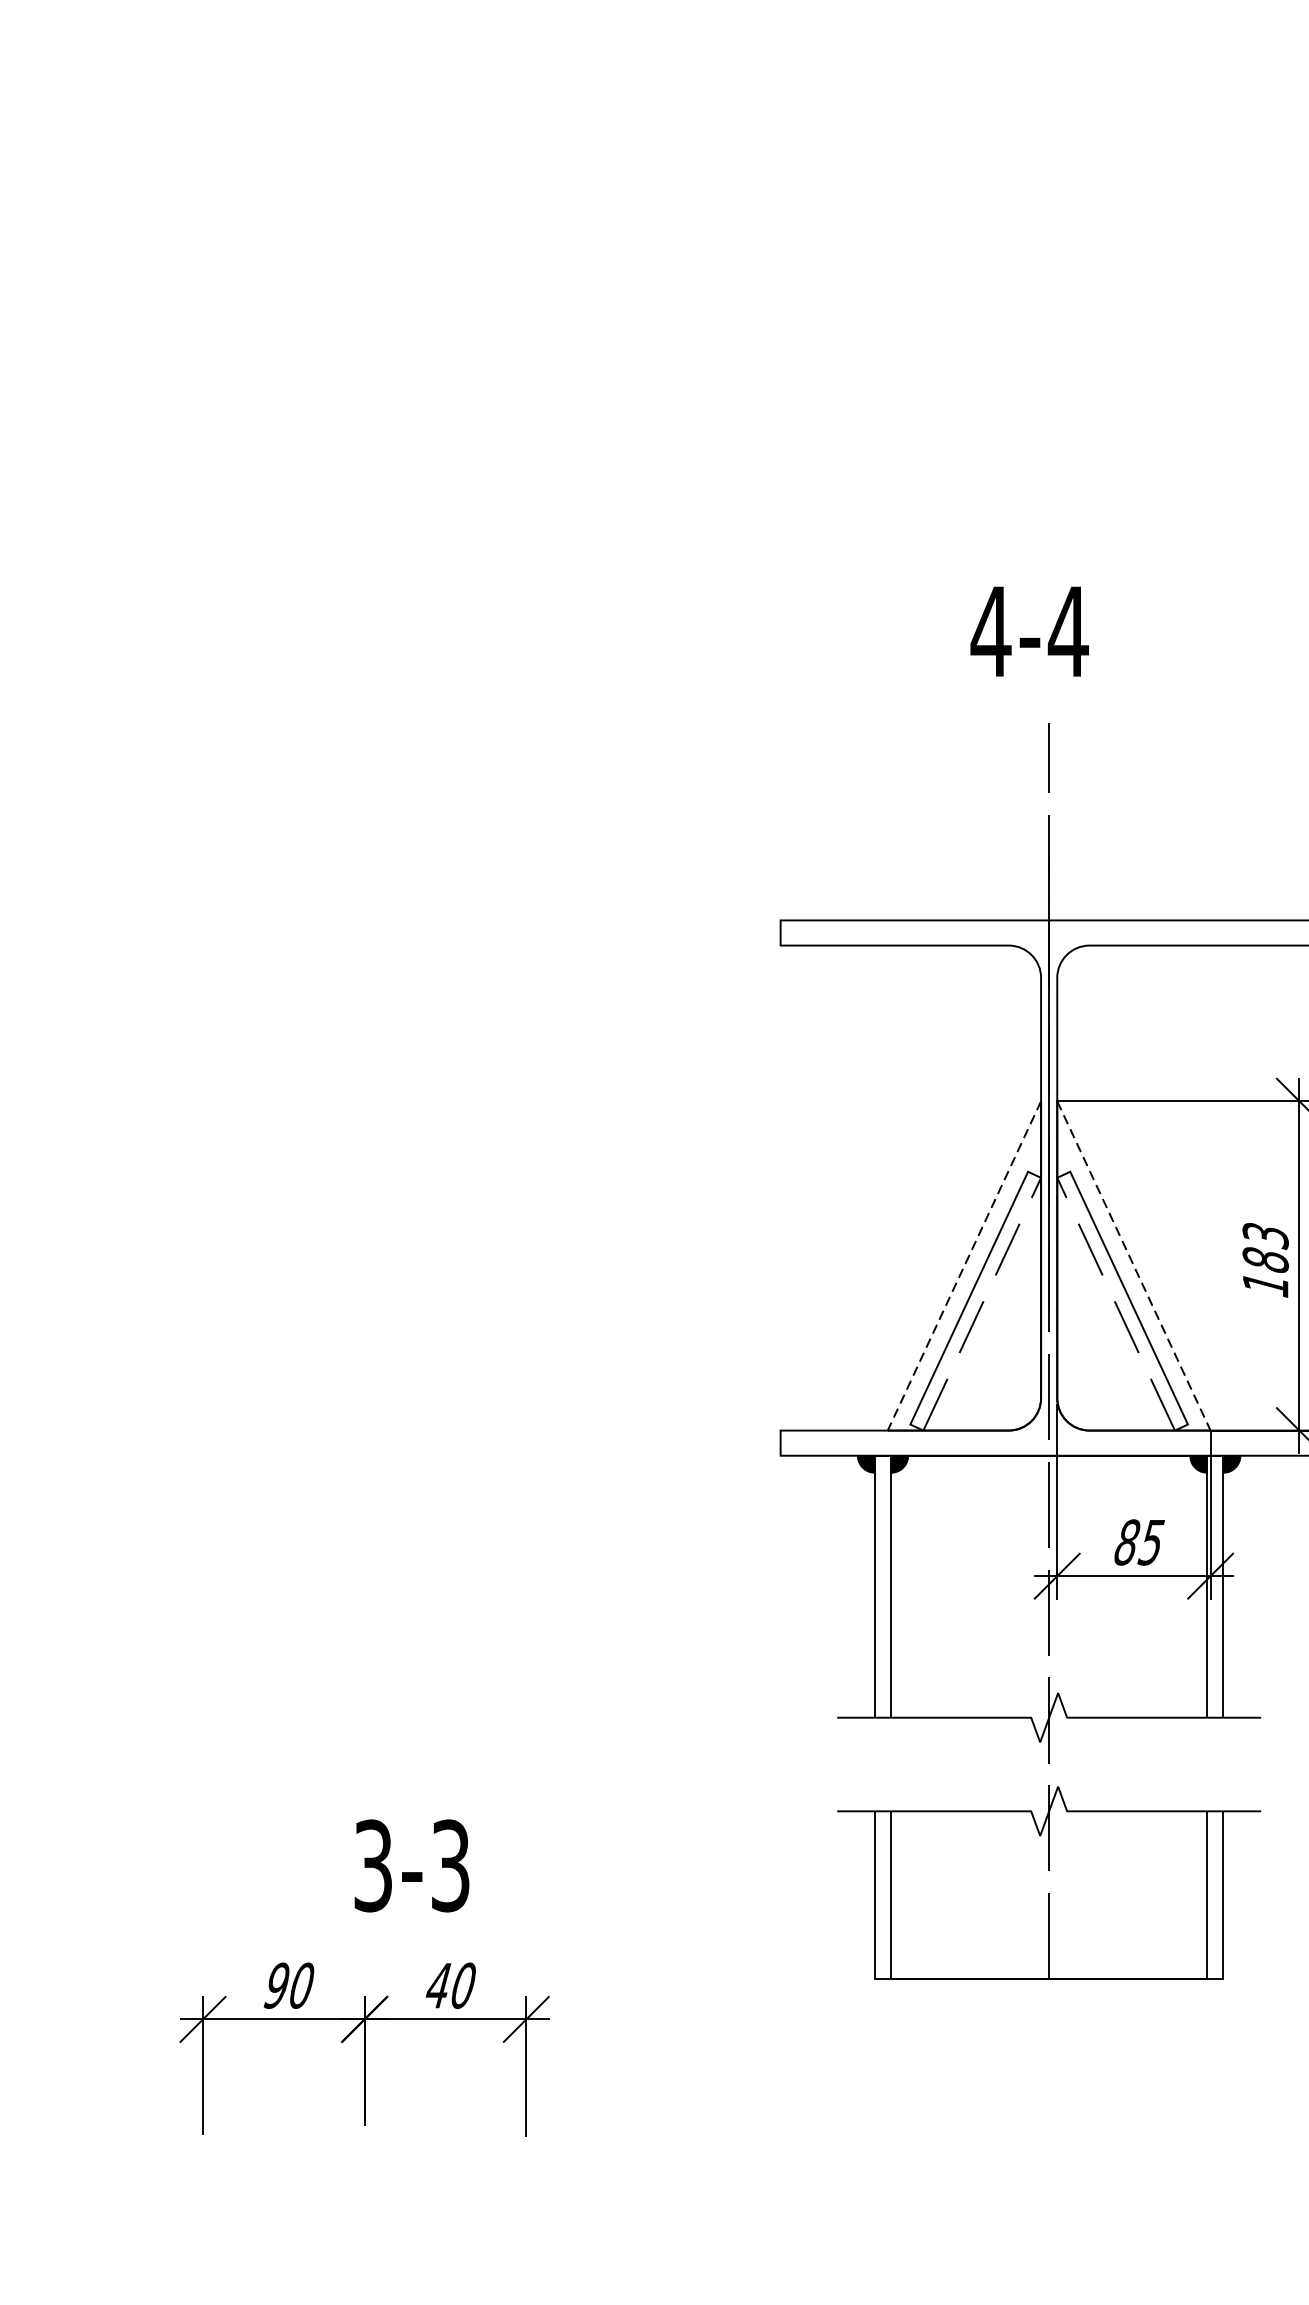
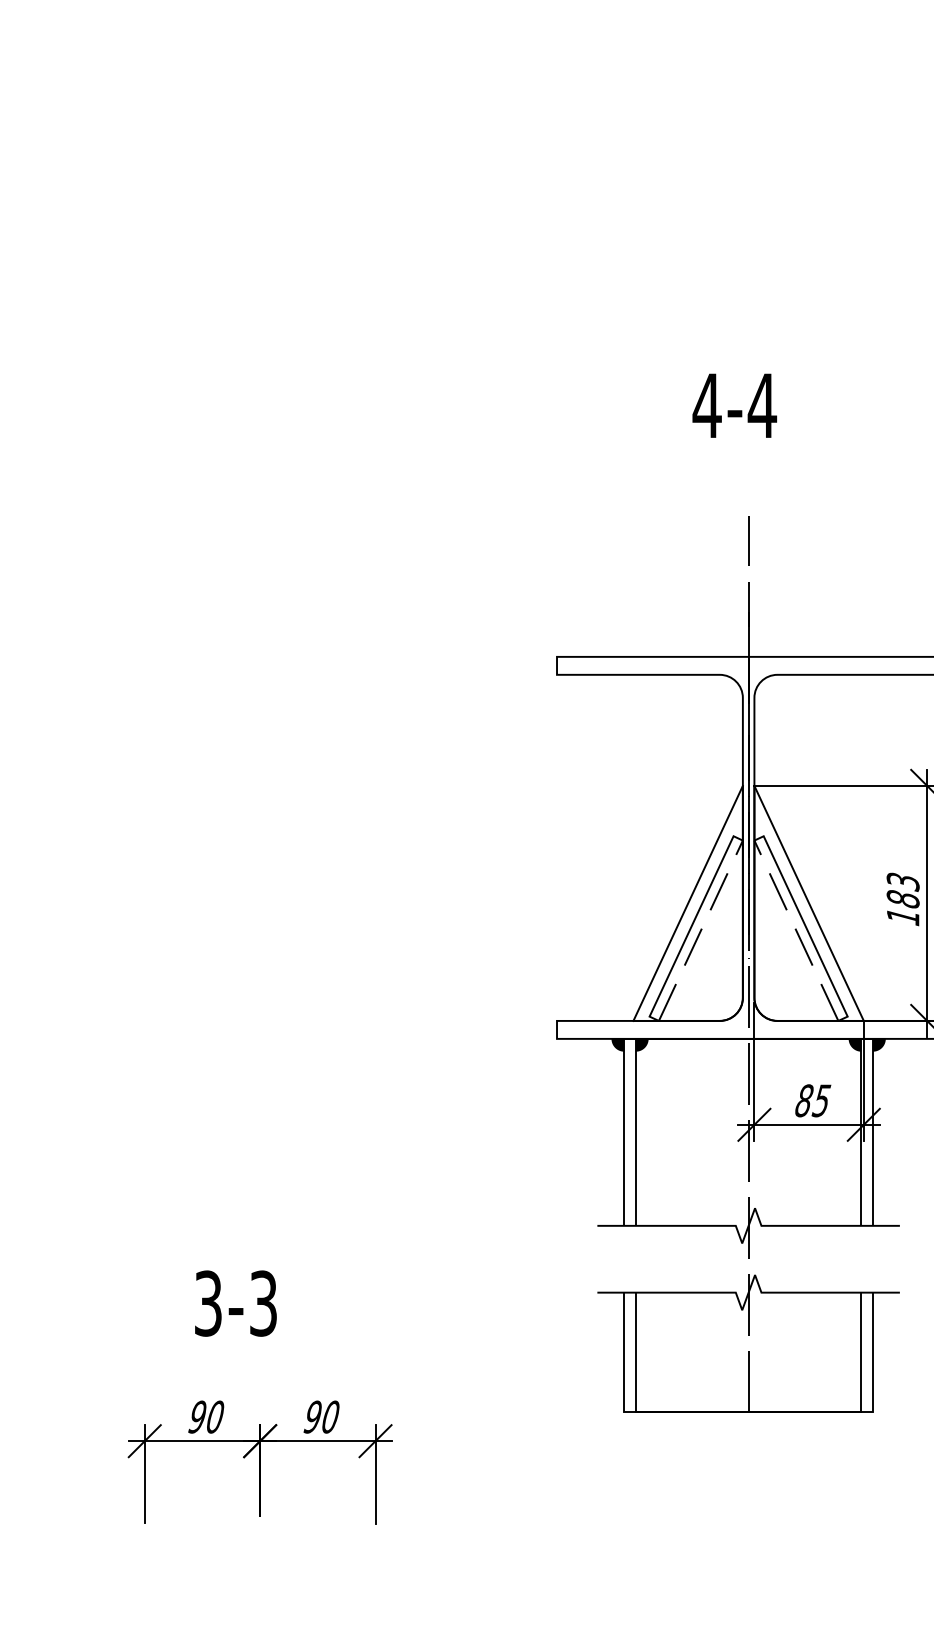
text: (1029, 631) -> (734, 405), moved
line: (964, 1266) -> (688, 903), dashed -> solid
line: (1134, 1266) -> (809, 903), dashed -> solid
text: (411, 1865) -> (235, 1303), moved
text: (437, 1984) -> (312, 1416), 40 -> 90

